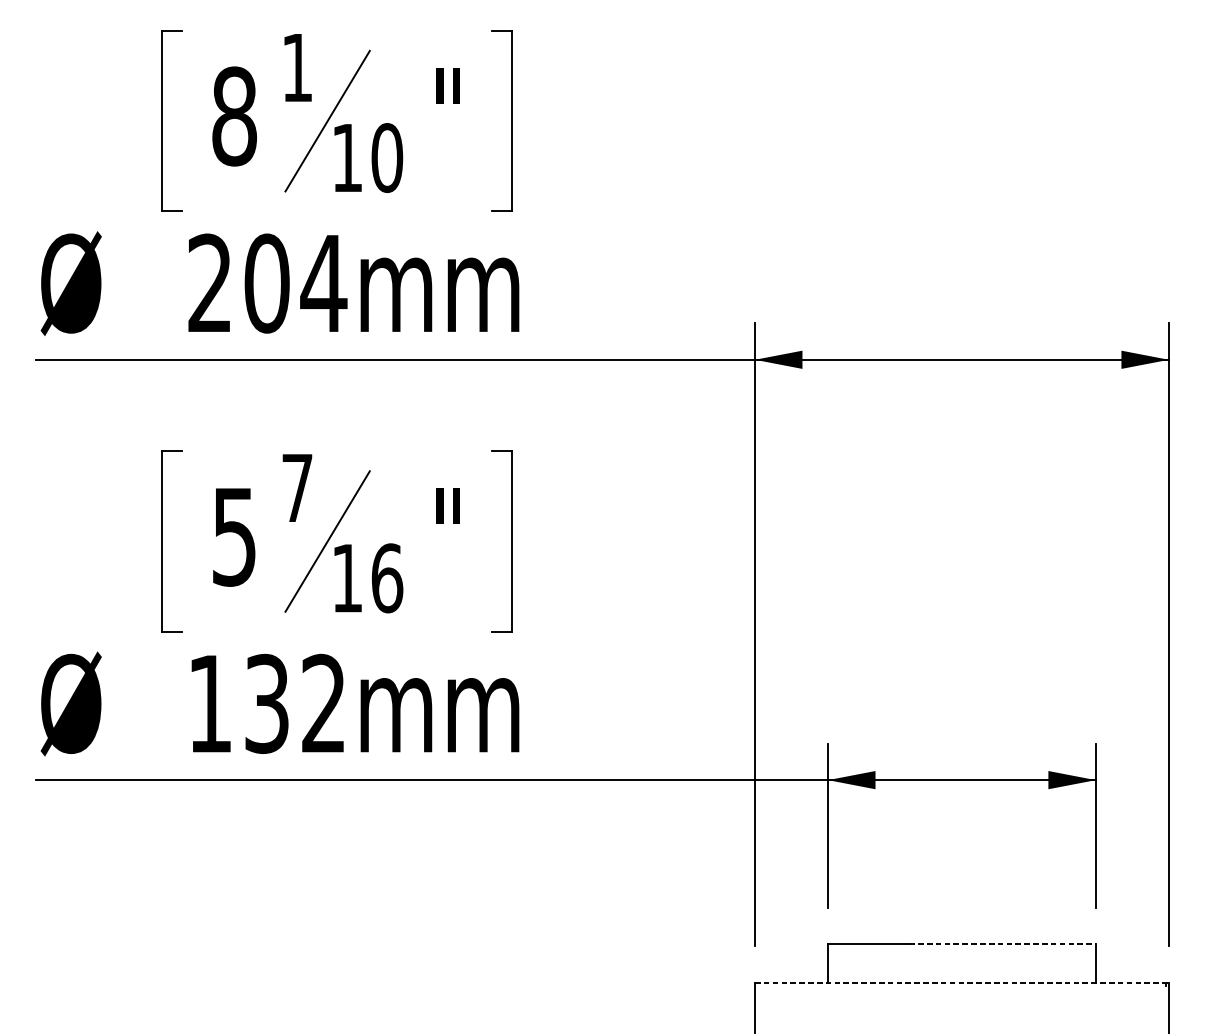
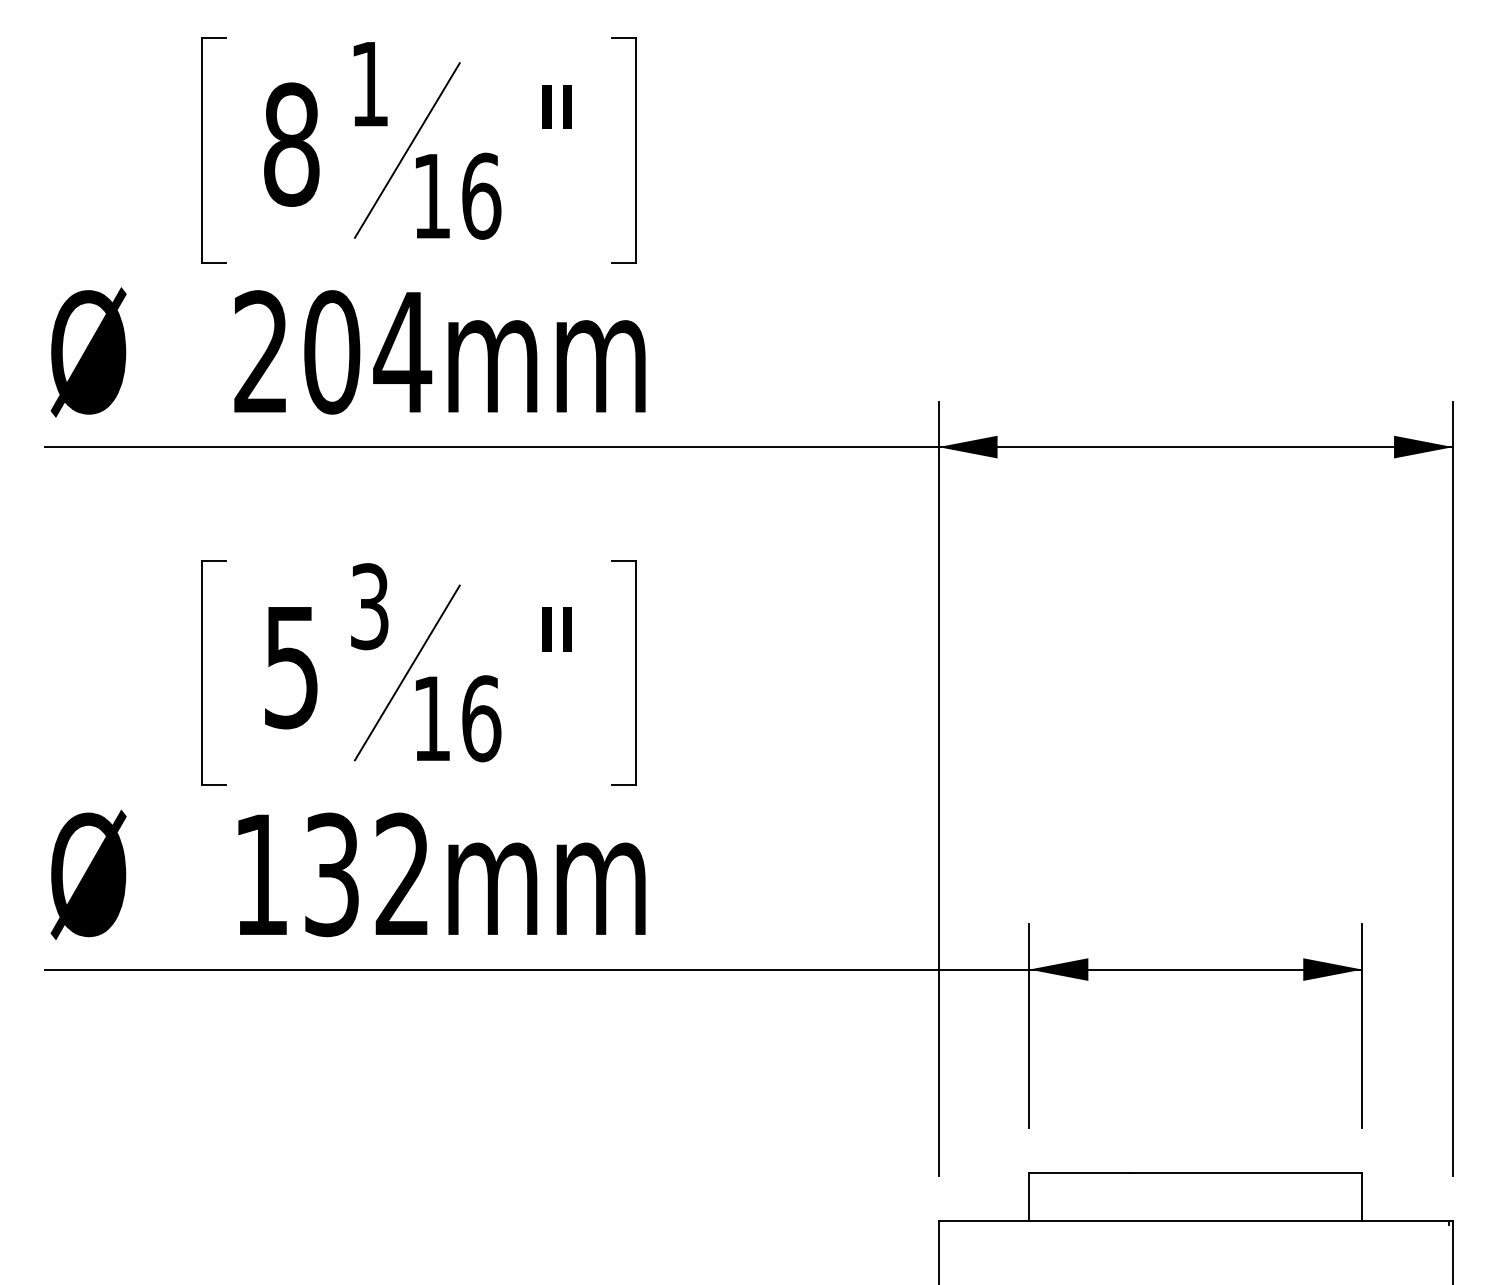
text: (387, 157) -> (481, 195), 10 -> 16
text: (297, 488) -> (369, 606), 7 -> 3
line: (1002, 944) -> (1246, 1173), dashed -> solid
line: (962, 982) -> (1196, 1221), dashed -> solid

